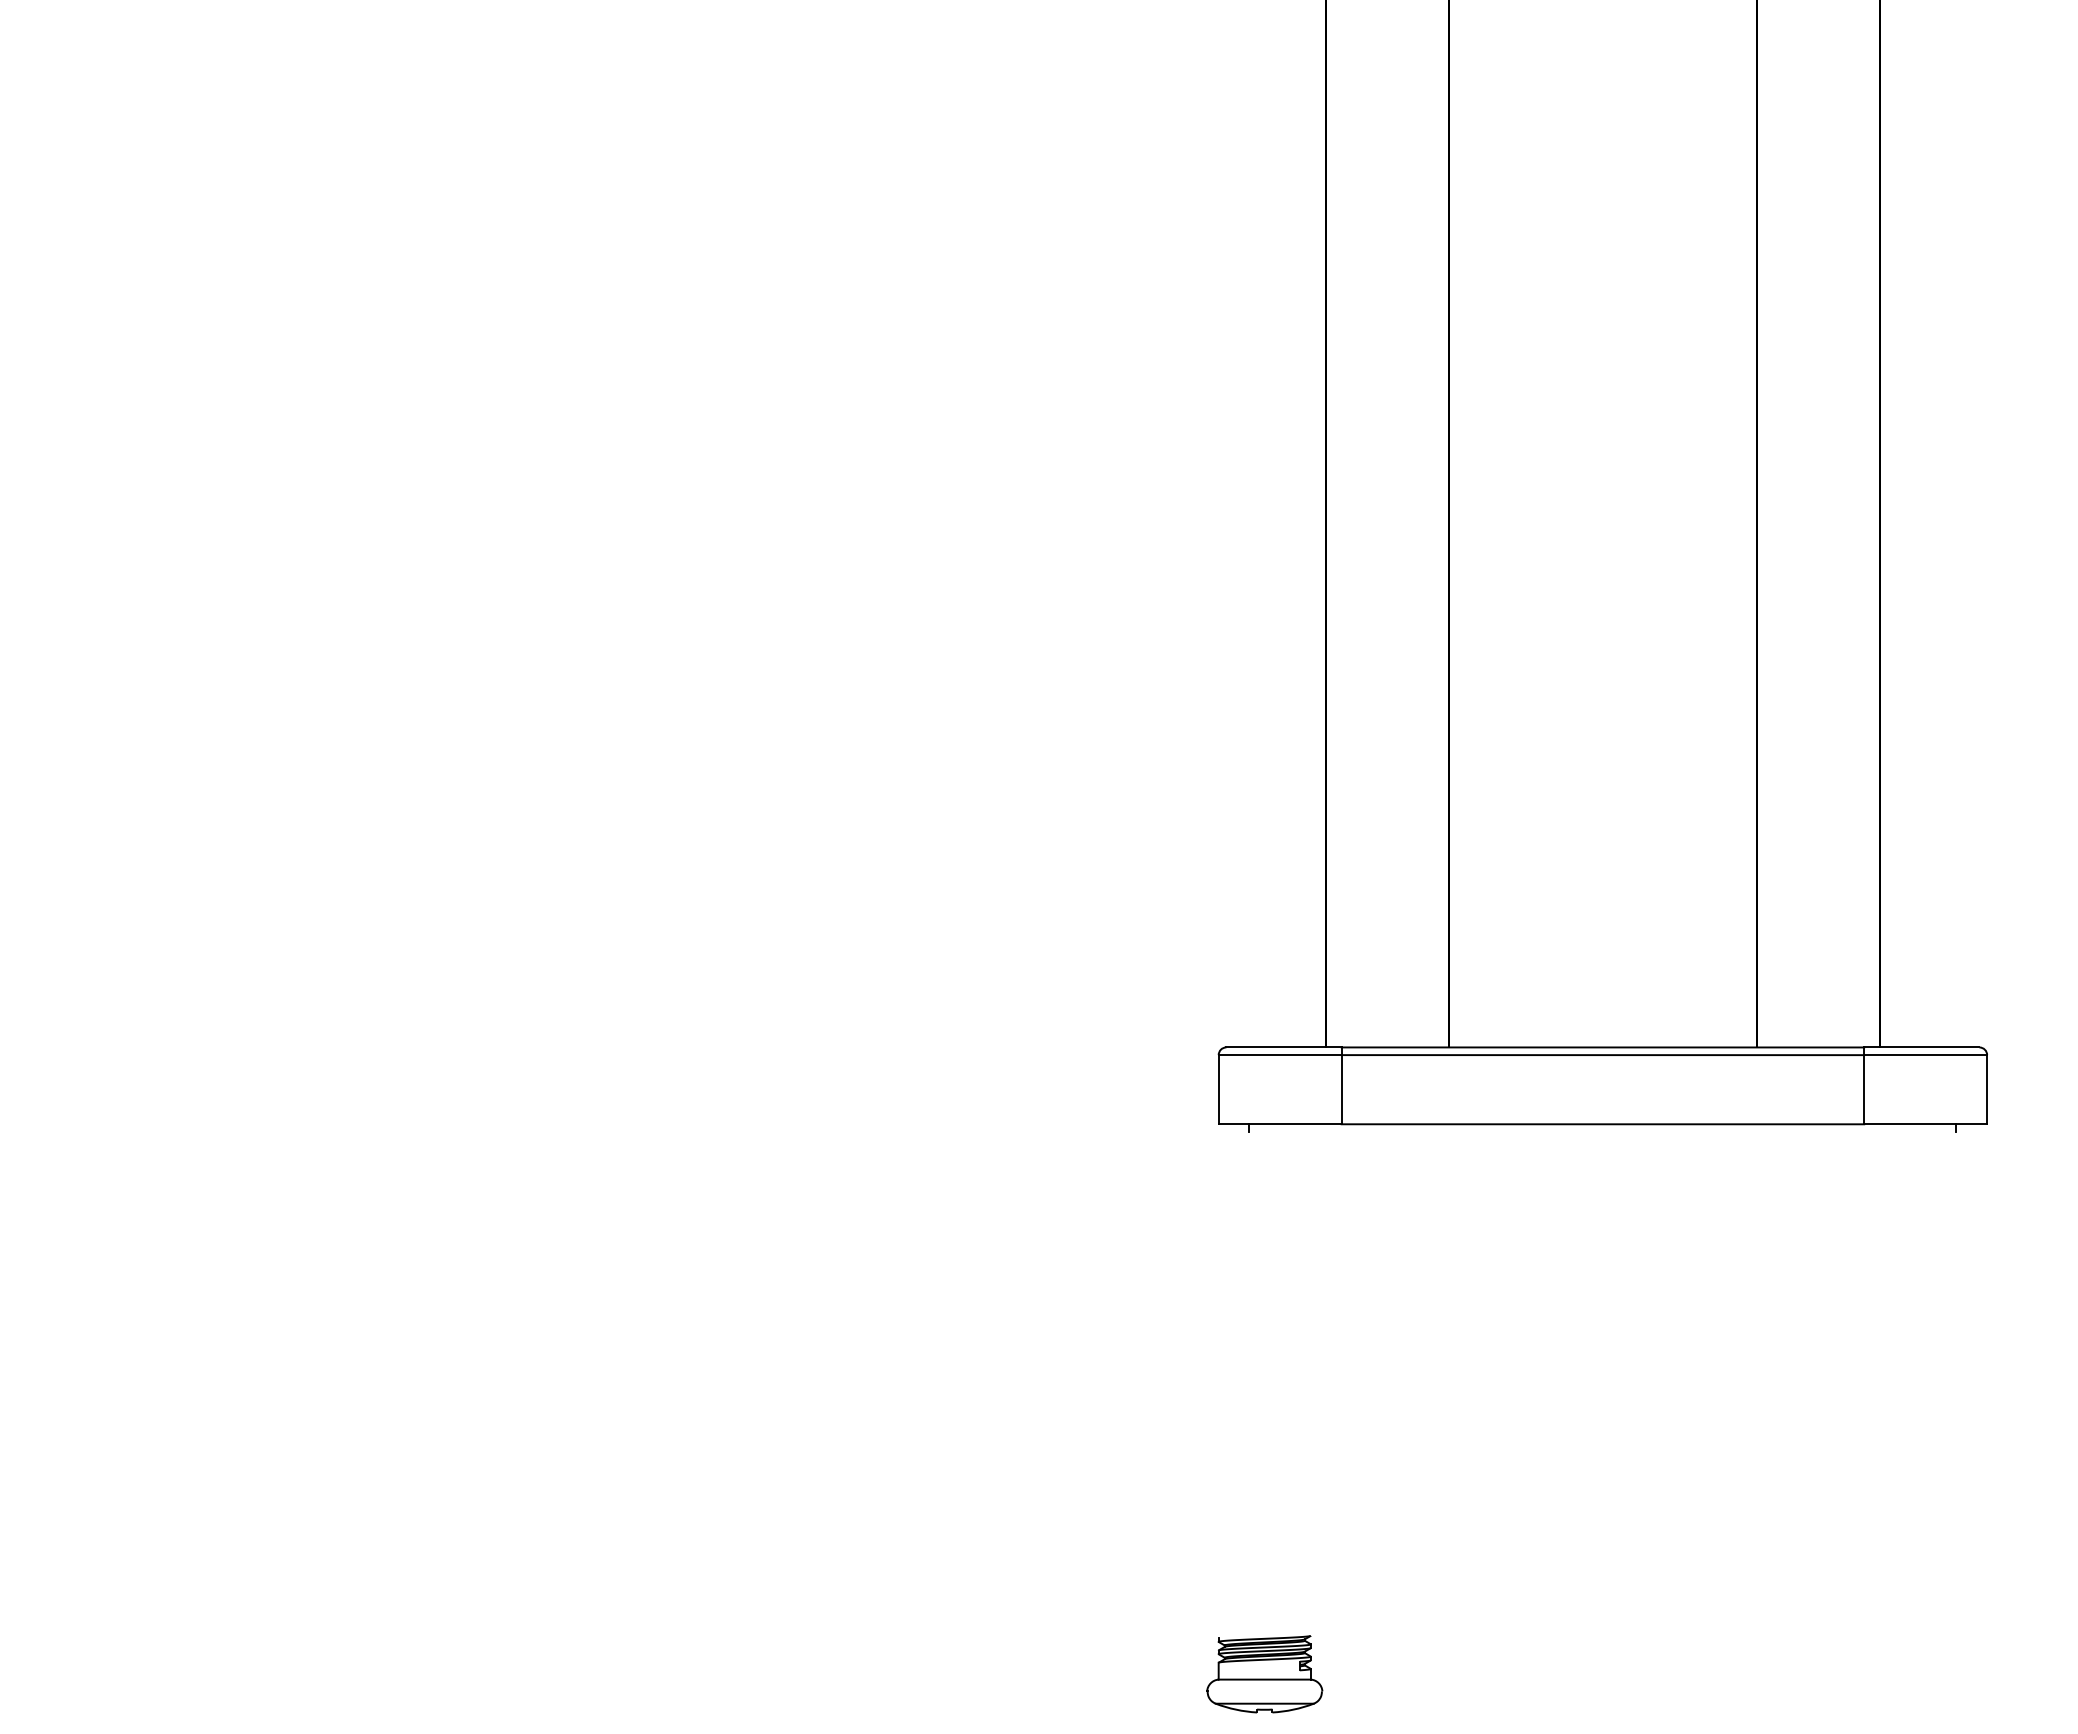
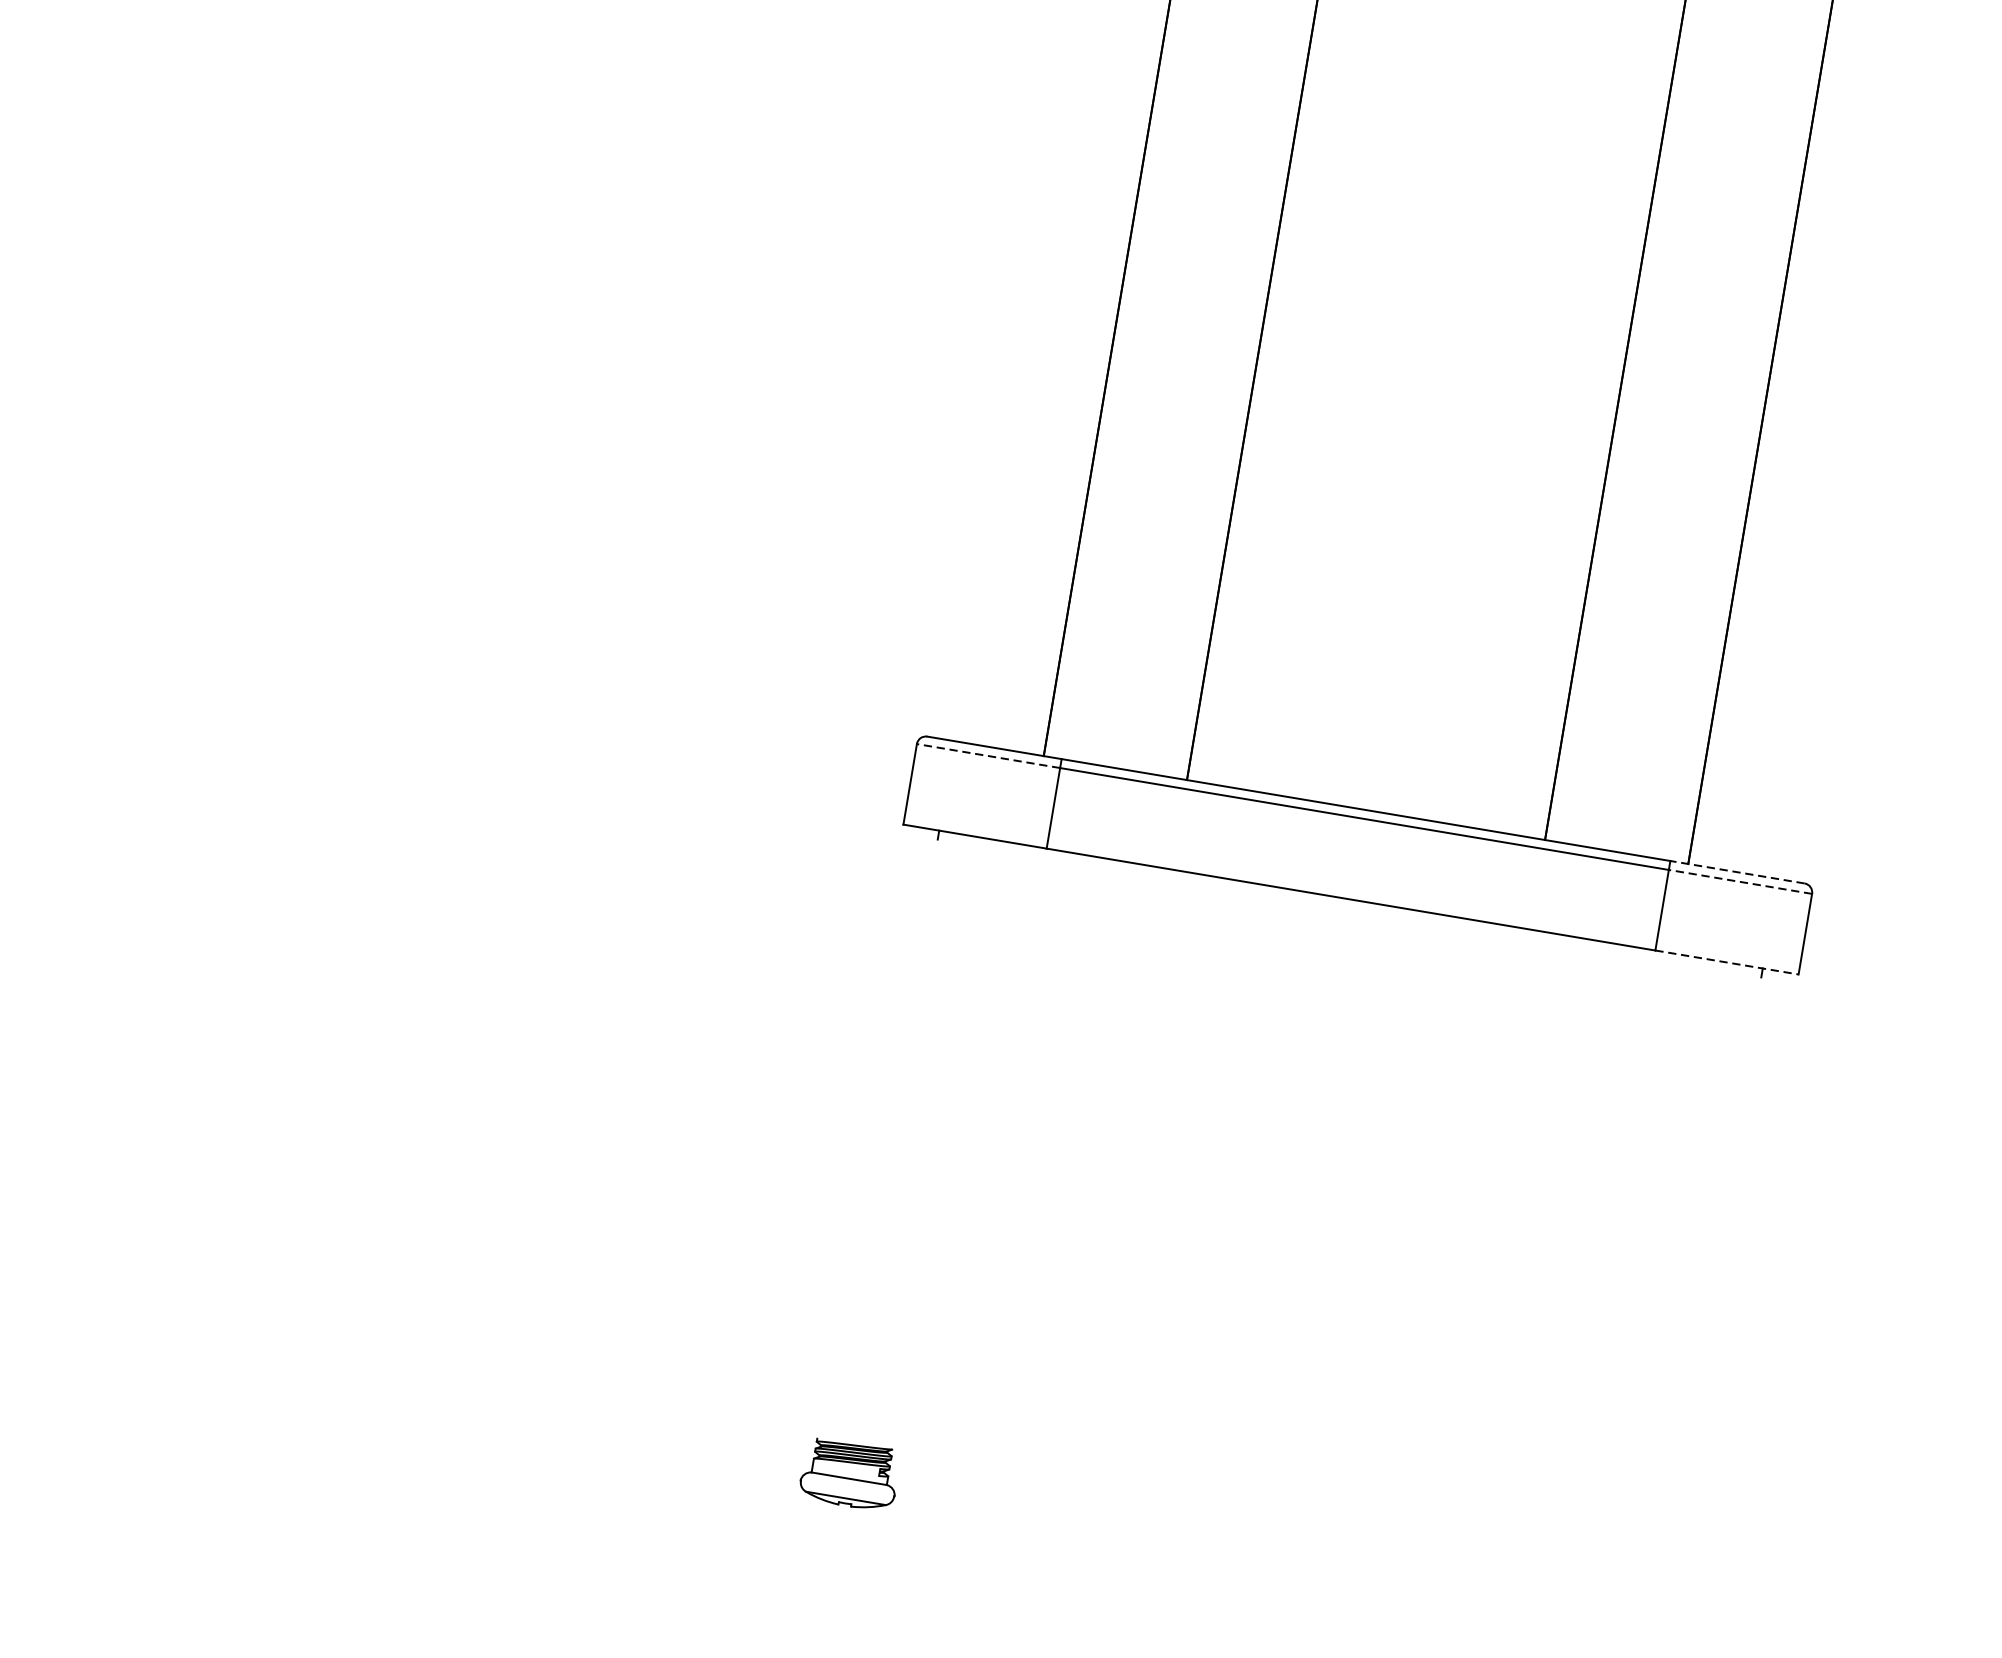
line: (1921, 1047) -> (1737, 872), solid -> dashed
line: (1279, 1055) -> (987, 756), solid -> dashed
line: (1925, 1055) -> (1740, 882), solid -> dashed
line: (1926, 1124) -> (1727, 962), solid -> dashed
part: (1264, 1674) -> (849, 1474), size x0.7

